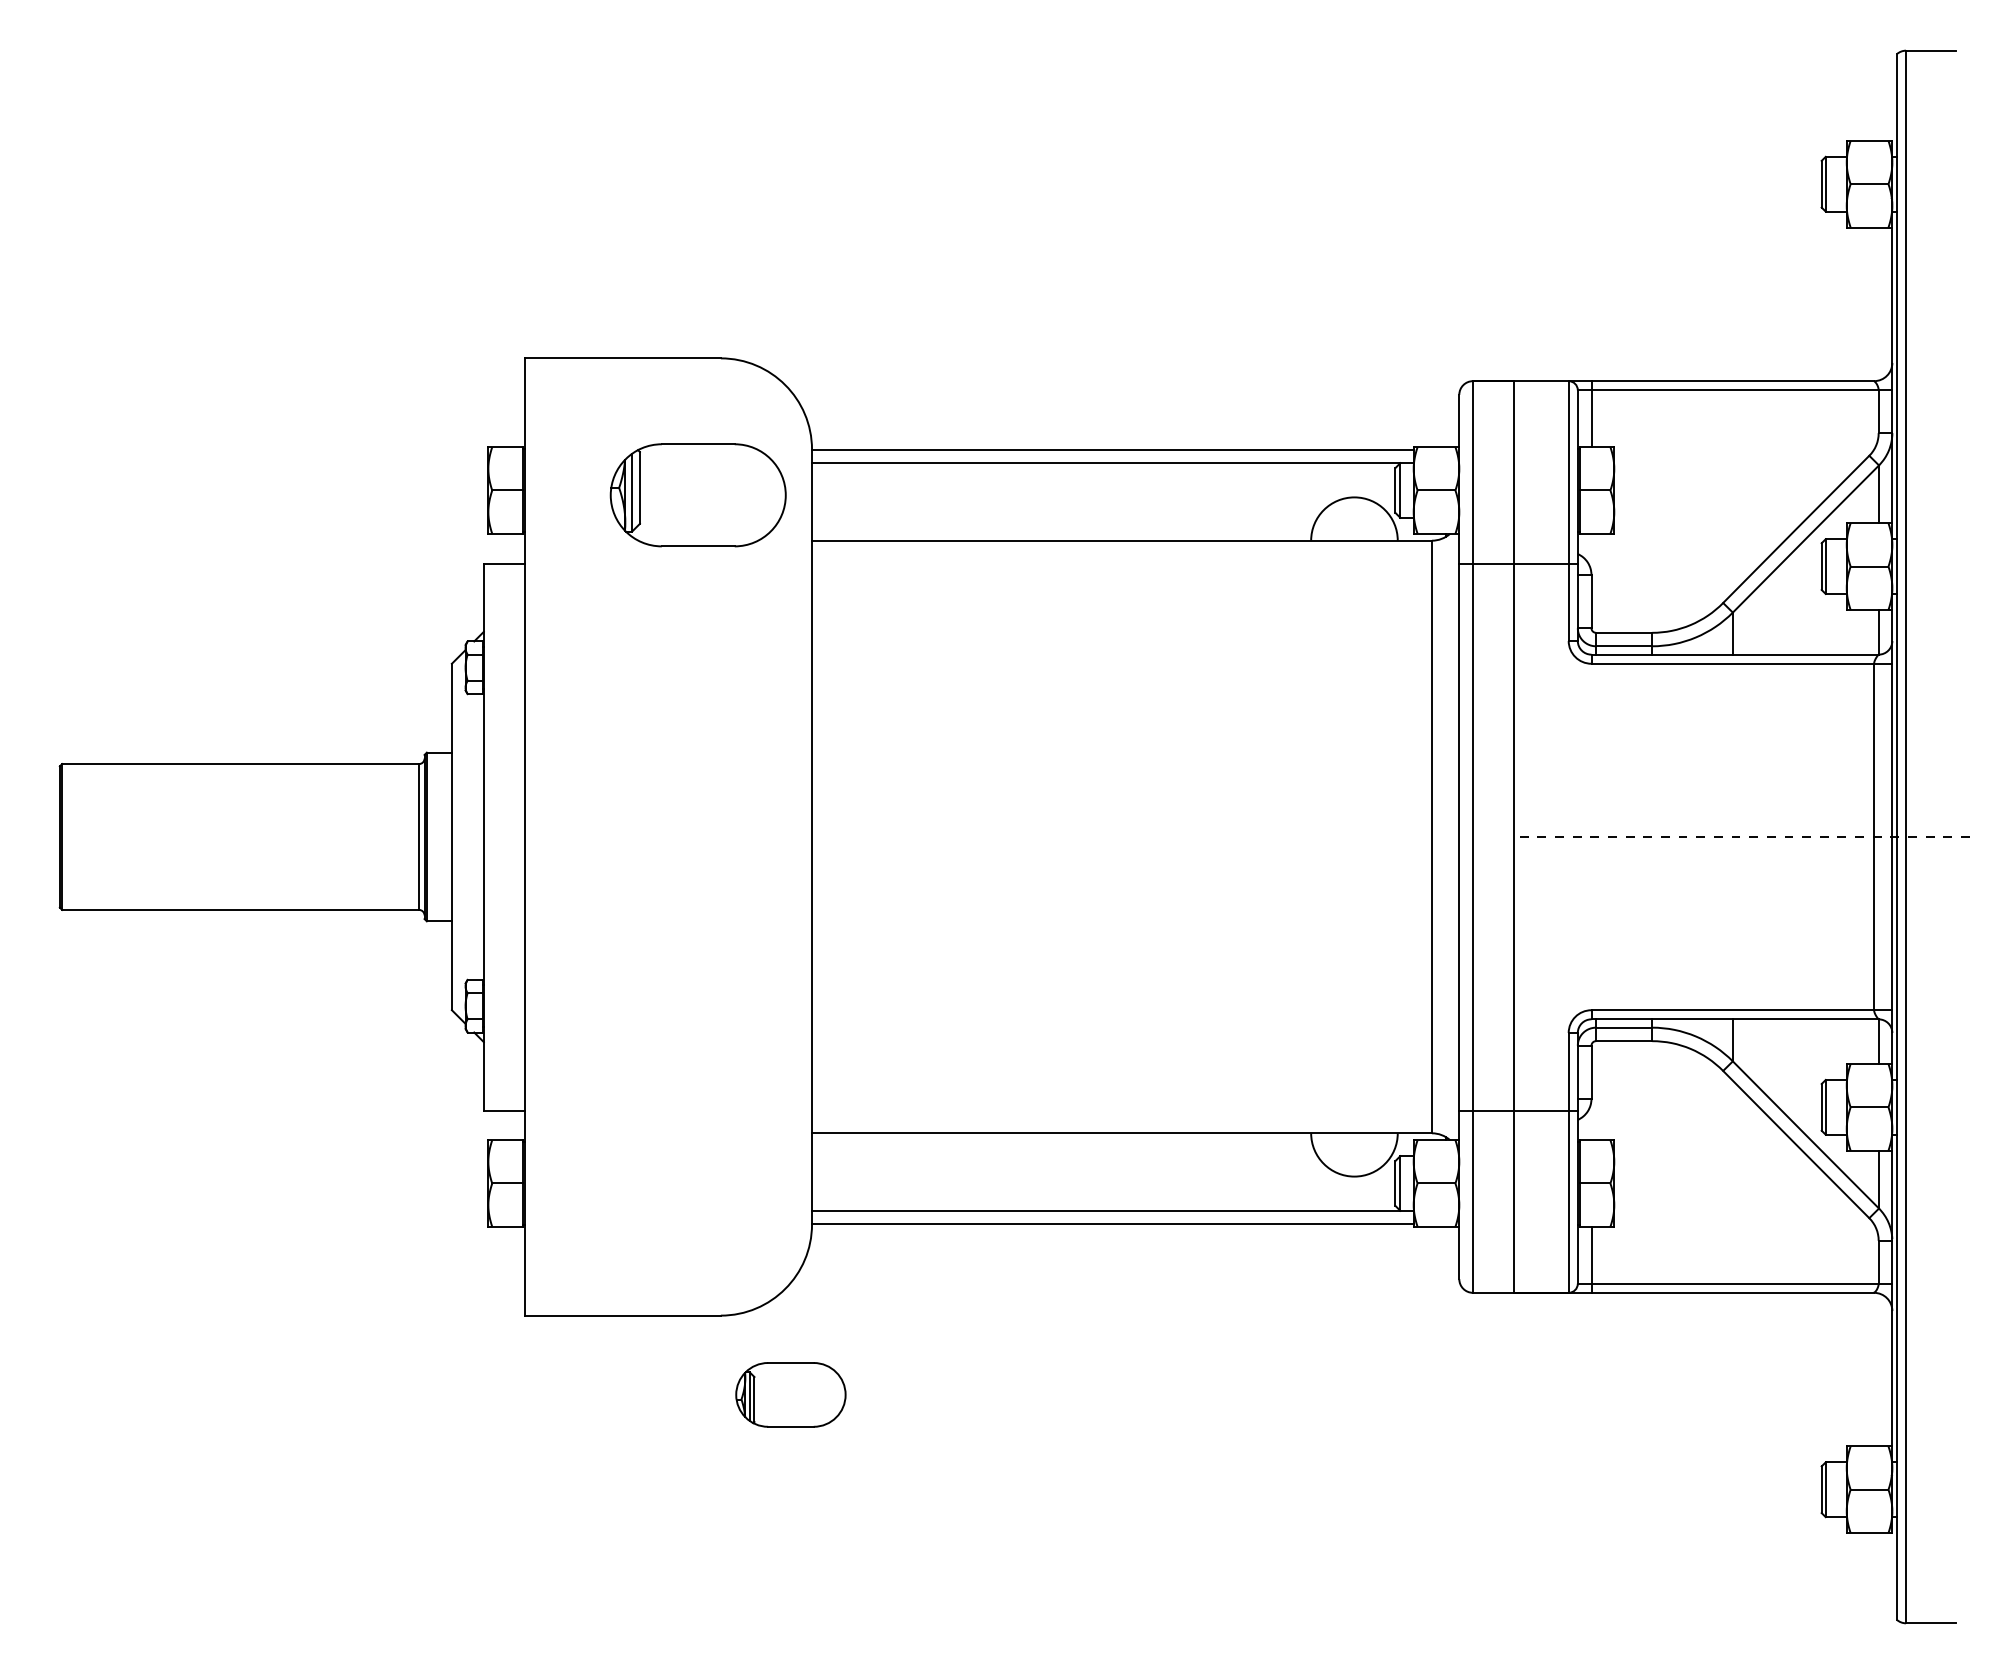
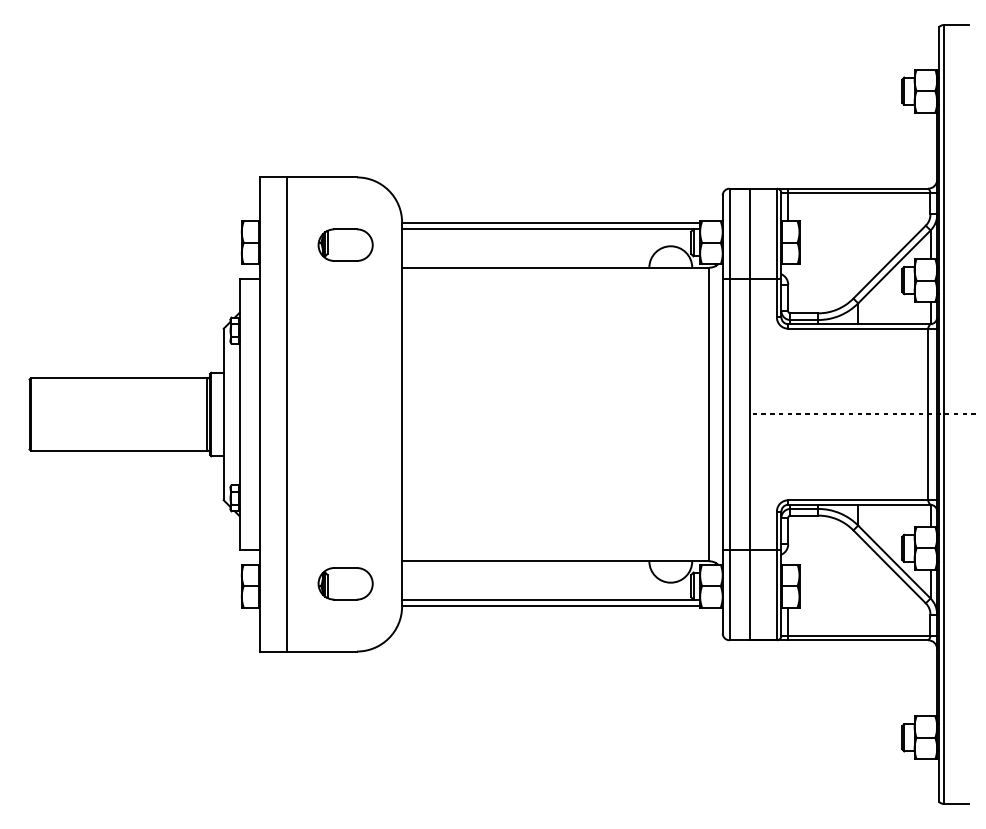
part: (697, 493) -> (345, 244), size x0.62
line: (578, 837) -> (286, 414), added
part: (790, 1394) -> (345, 583), moved

